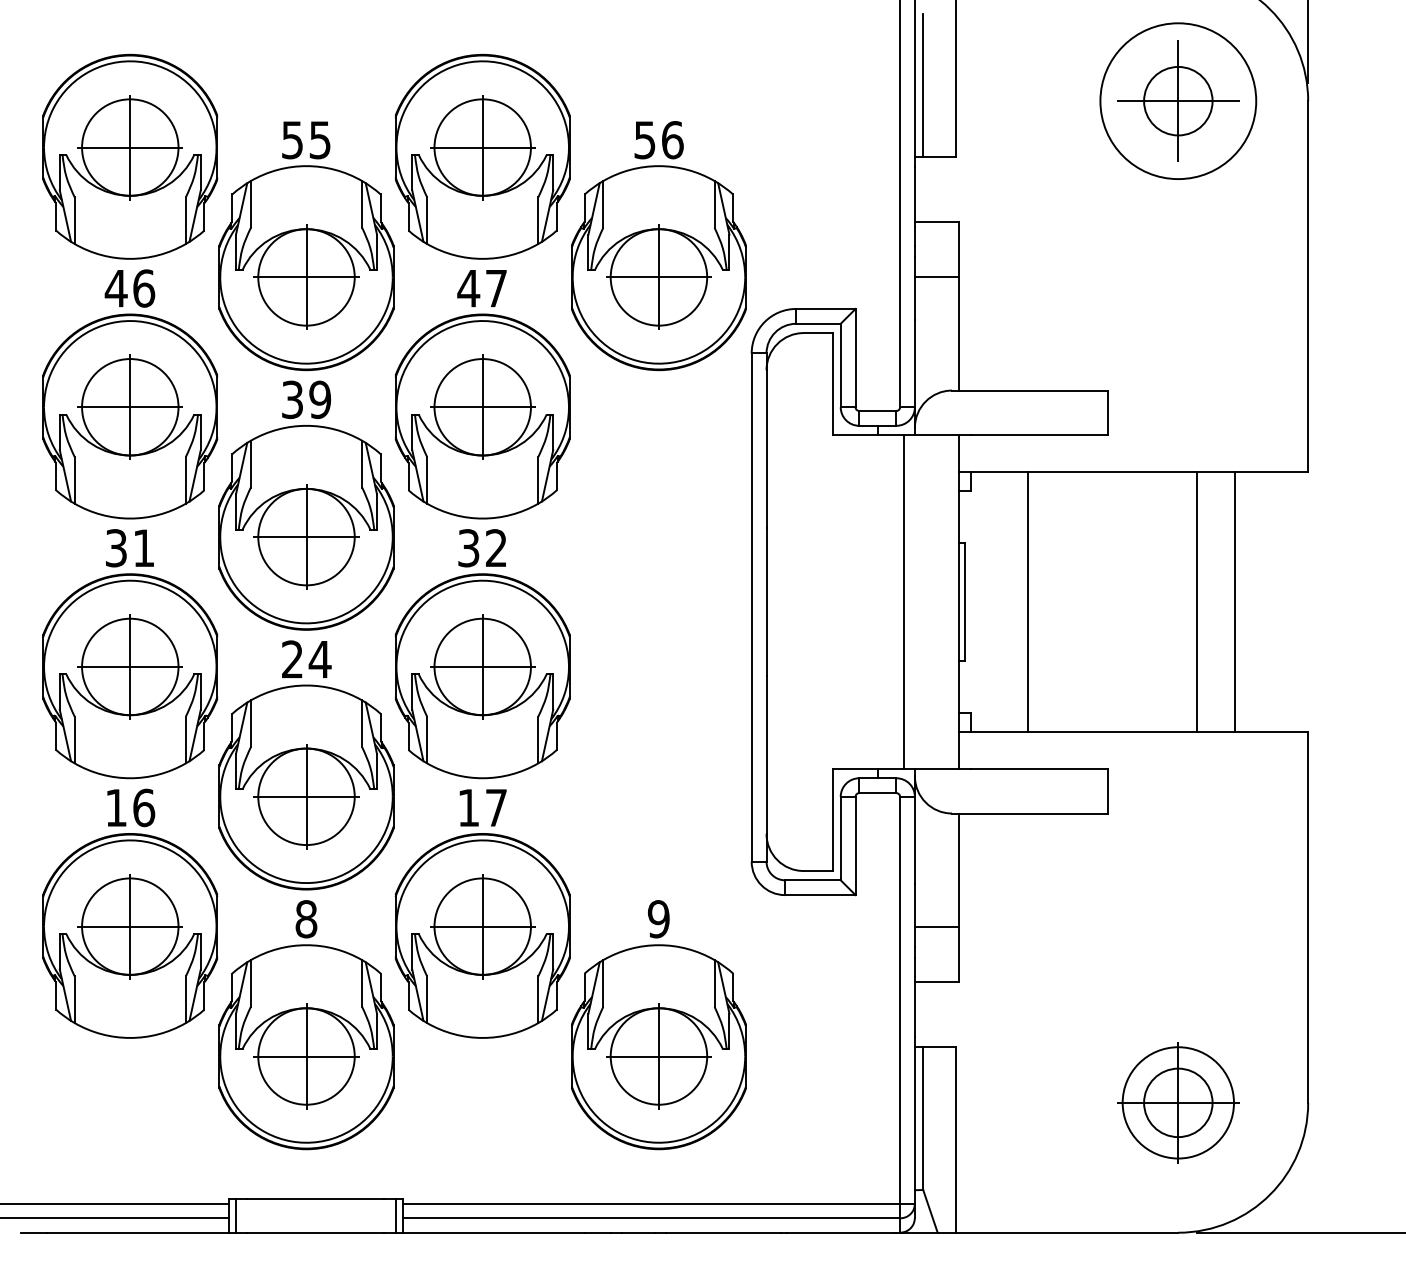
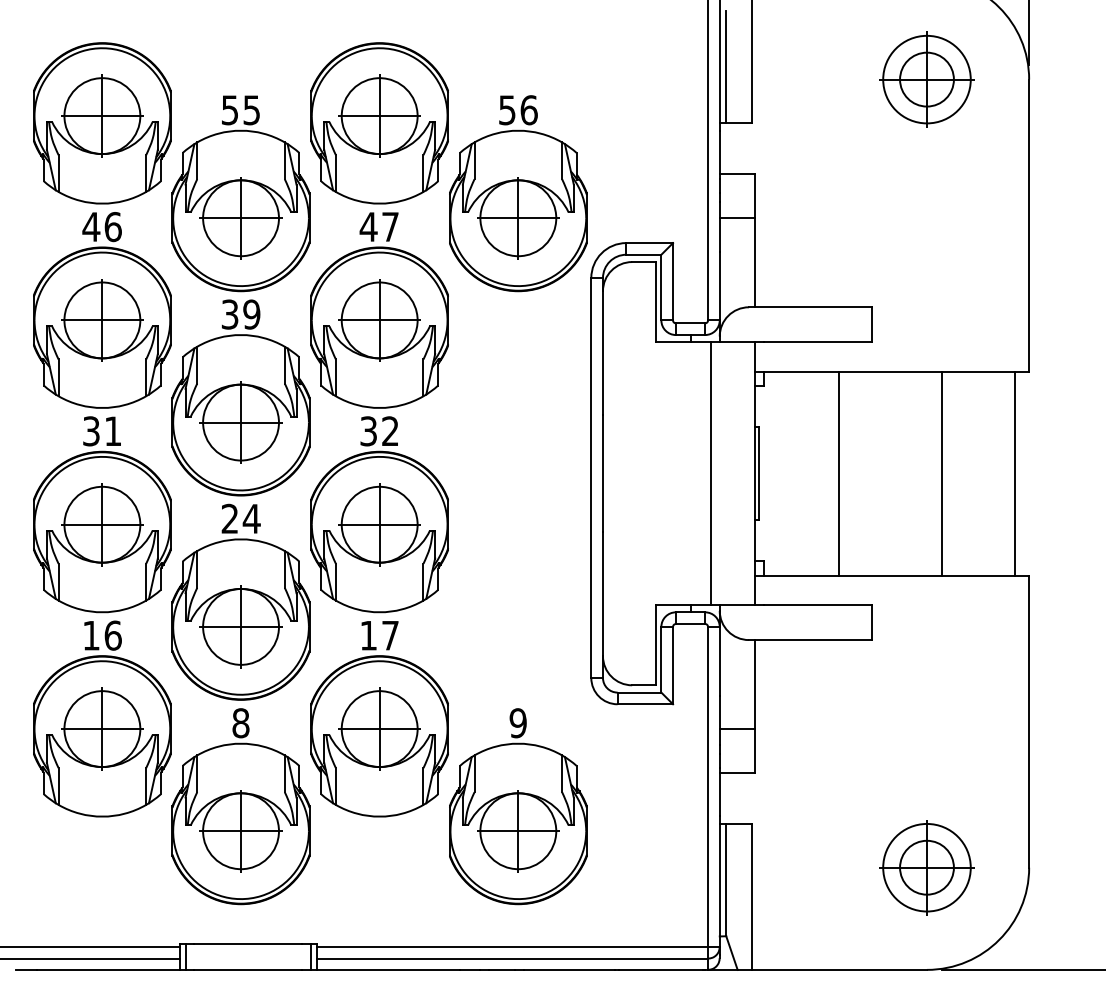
circle: (1177, 100) -> (926, 79), size x0.71
line: (1028, 601) -> (839, 473), moved
line: (1234, 601) -> (1014, 473), moved

